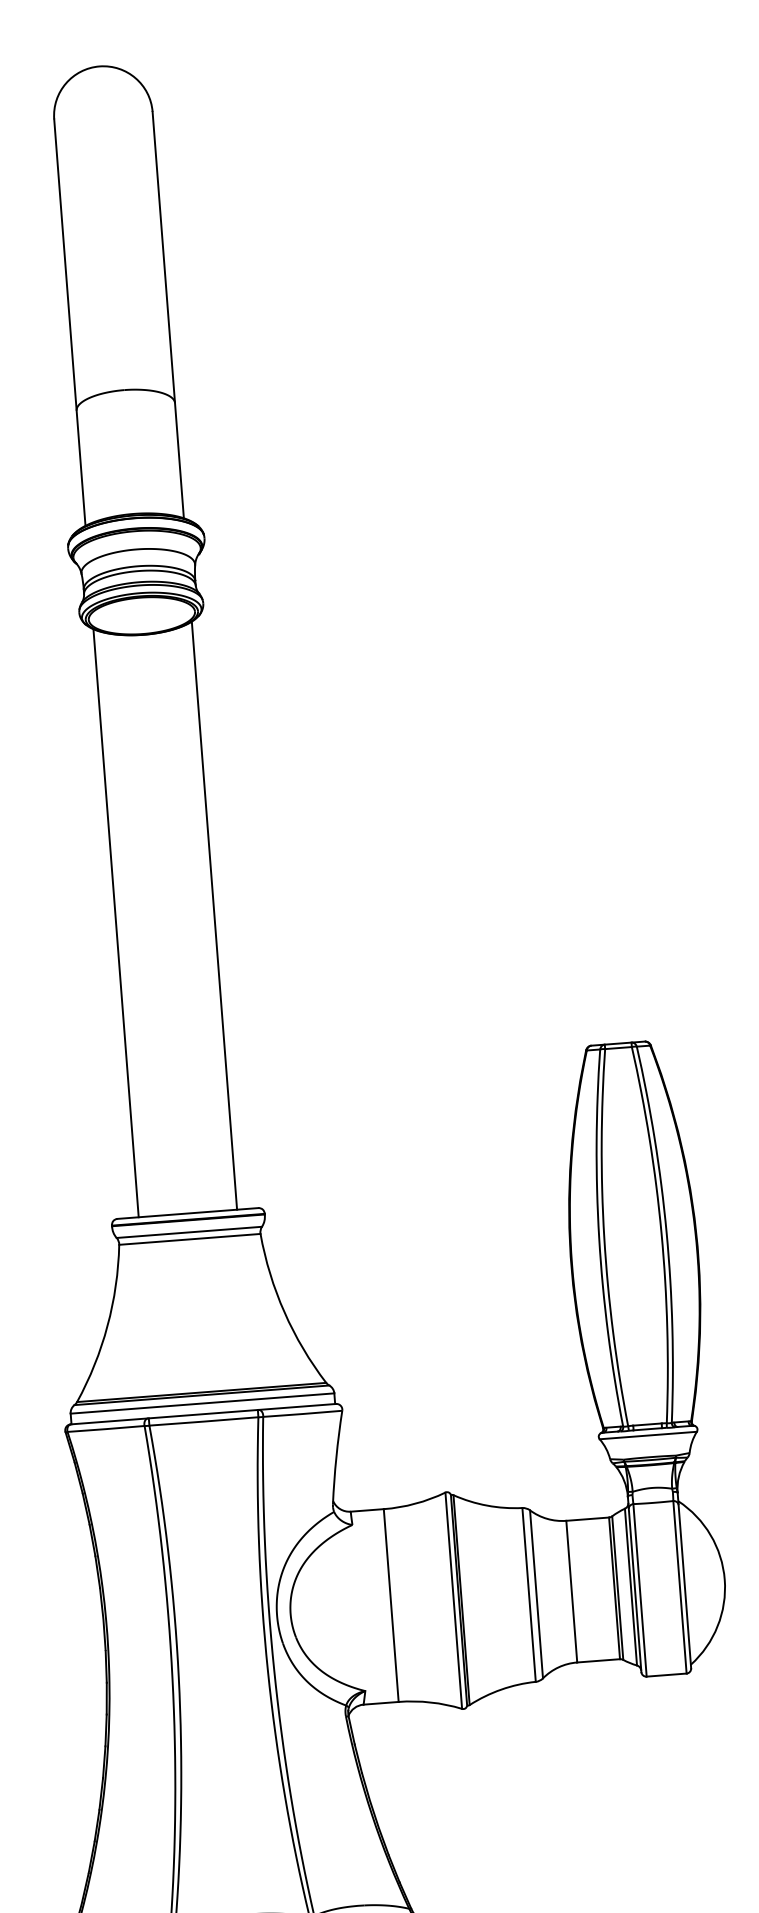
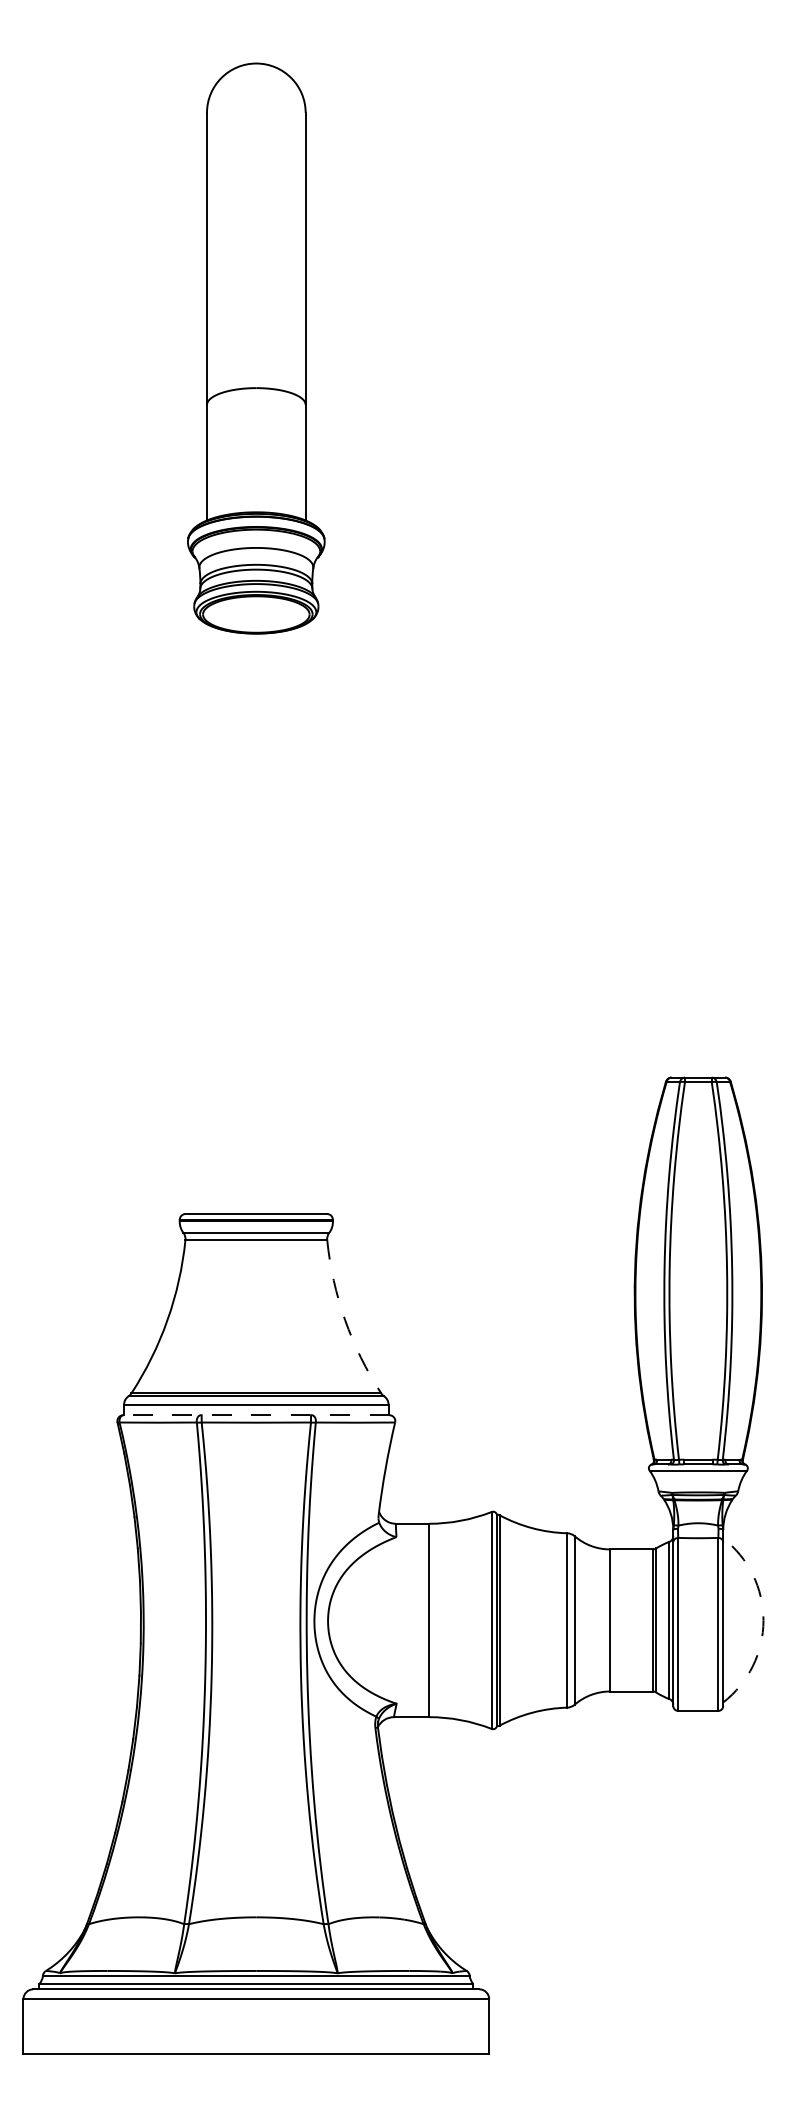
line: (214, 915) -> (305, 918), removed
line: (116, 922) -> (207, 918), removed
arc: (284, 1311) -> (345, 1319), solid -> dashed
line: (202, 1414) -> (255, 1415), solid -> dashed
arc: (724, 1579) -> (763, 1620), solid -> dashed

